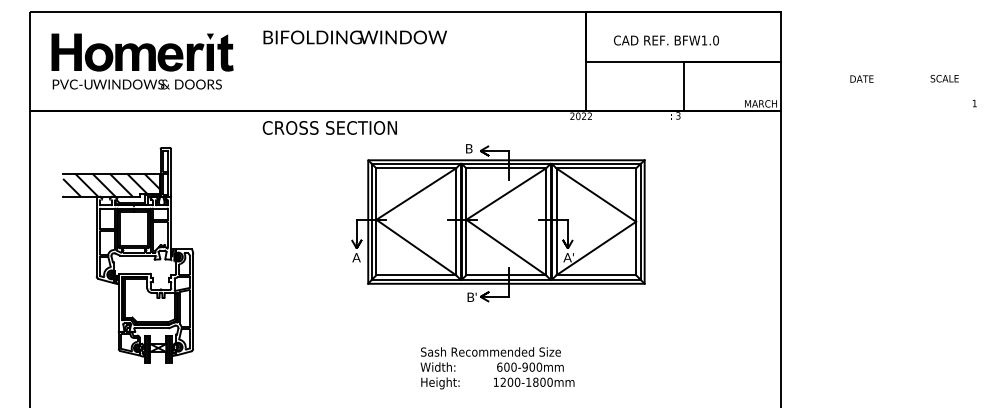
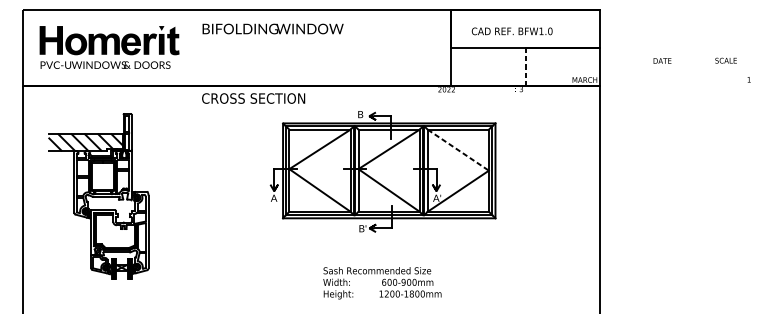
line: (684, 86) -> (526, 66), solid -> dashed
line: (596, 195) -> (458, 150), solid -> dashed

